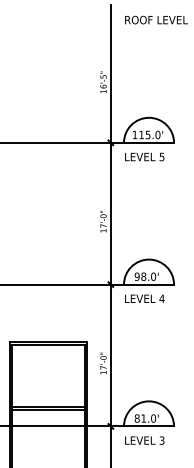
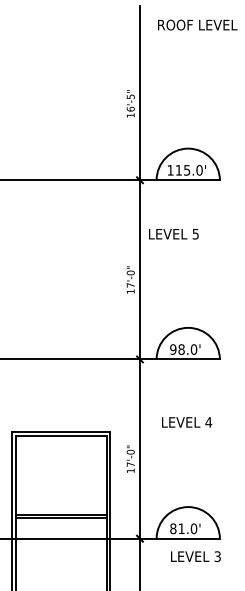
text: (144, 157) -> (173, 234), moved
text: (145, 298) -> (187, 422), moved
text: (144, 440) -> (195, 556), moved

